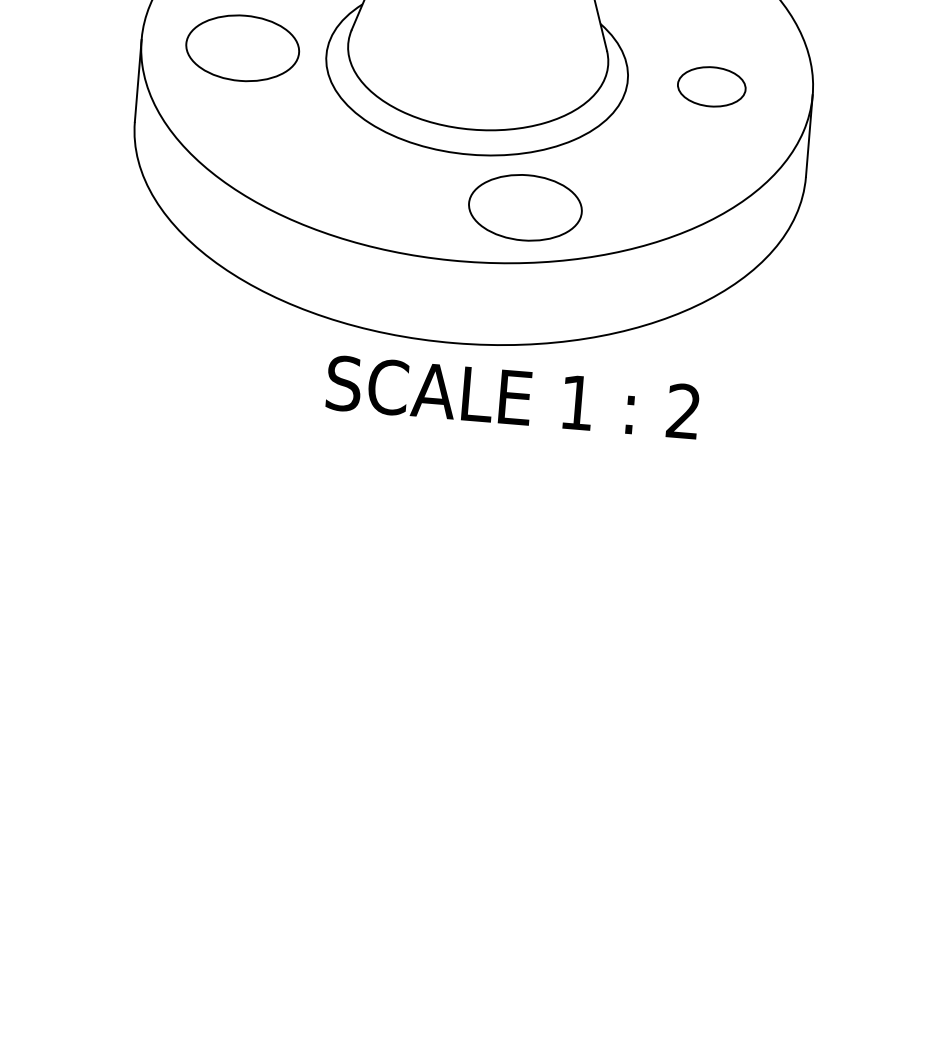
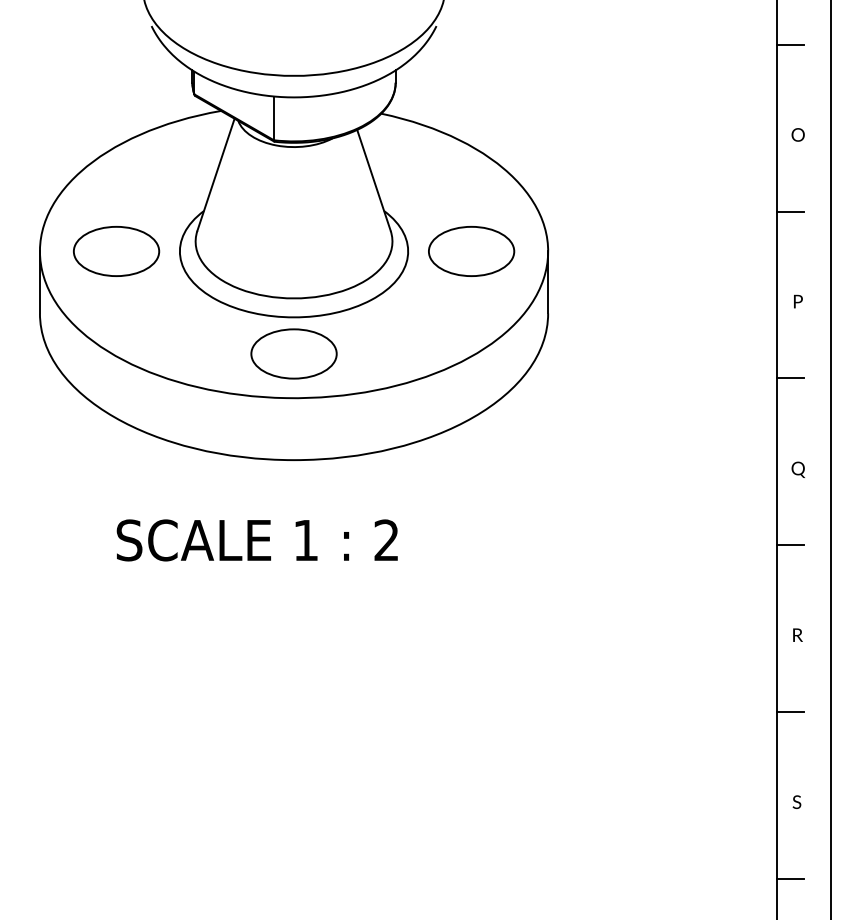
part: (711, 86) -> (471, 251), size x1.67
part: (524, 207) -> (293, 353), moved
text: (511, 397) -> (256, 540), moved

